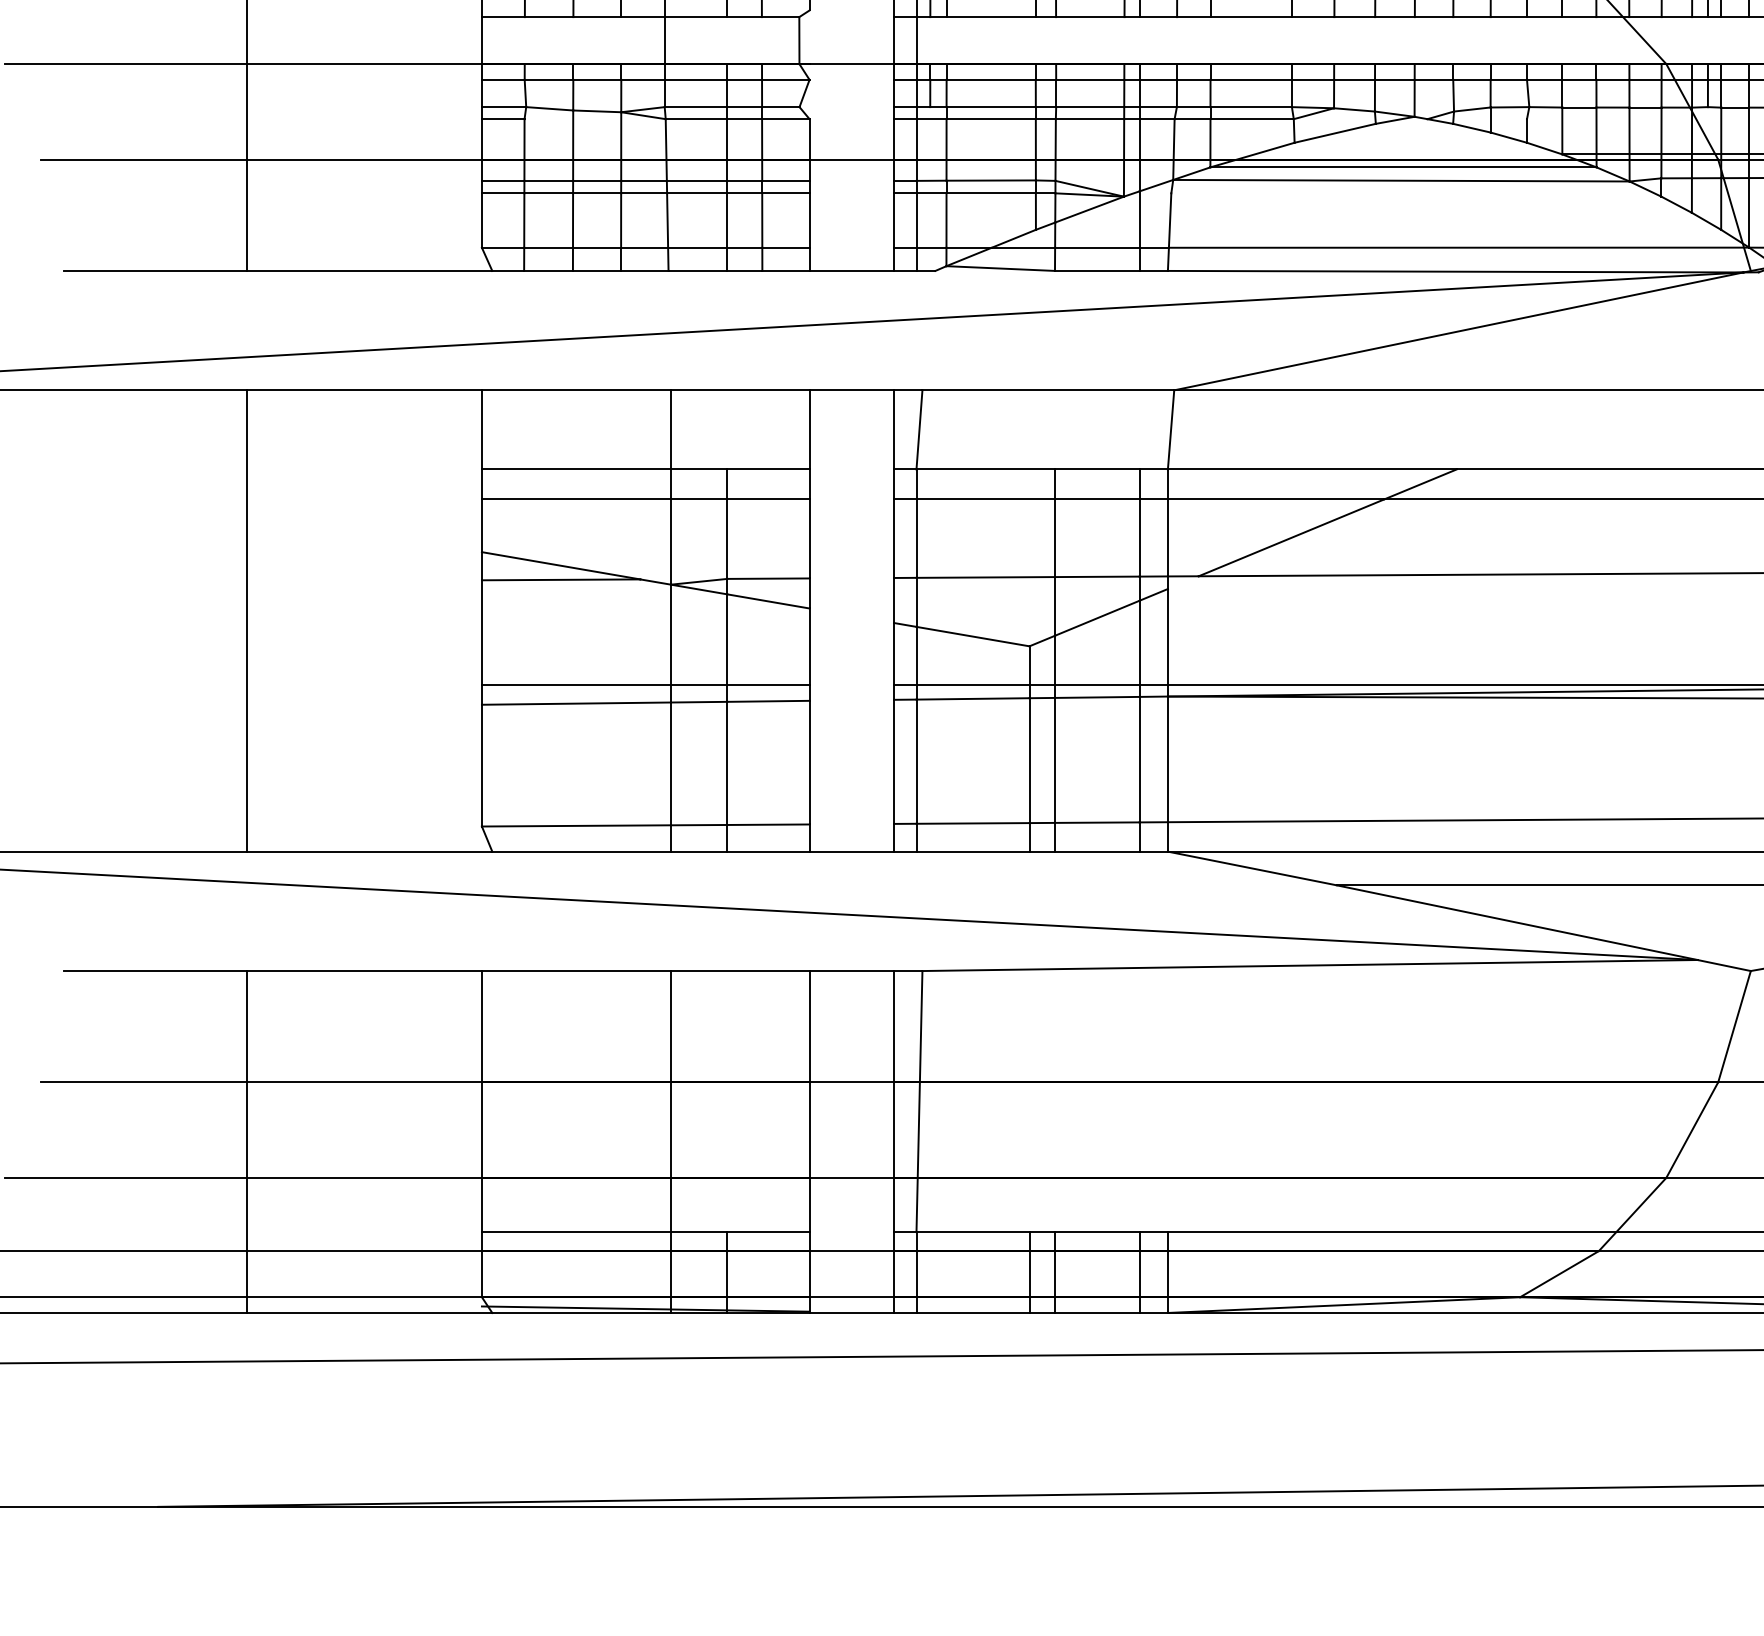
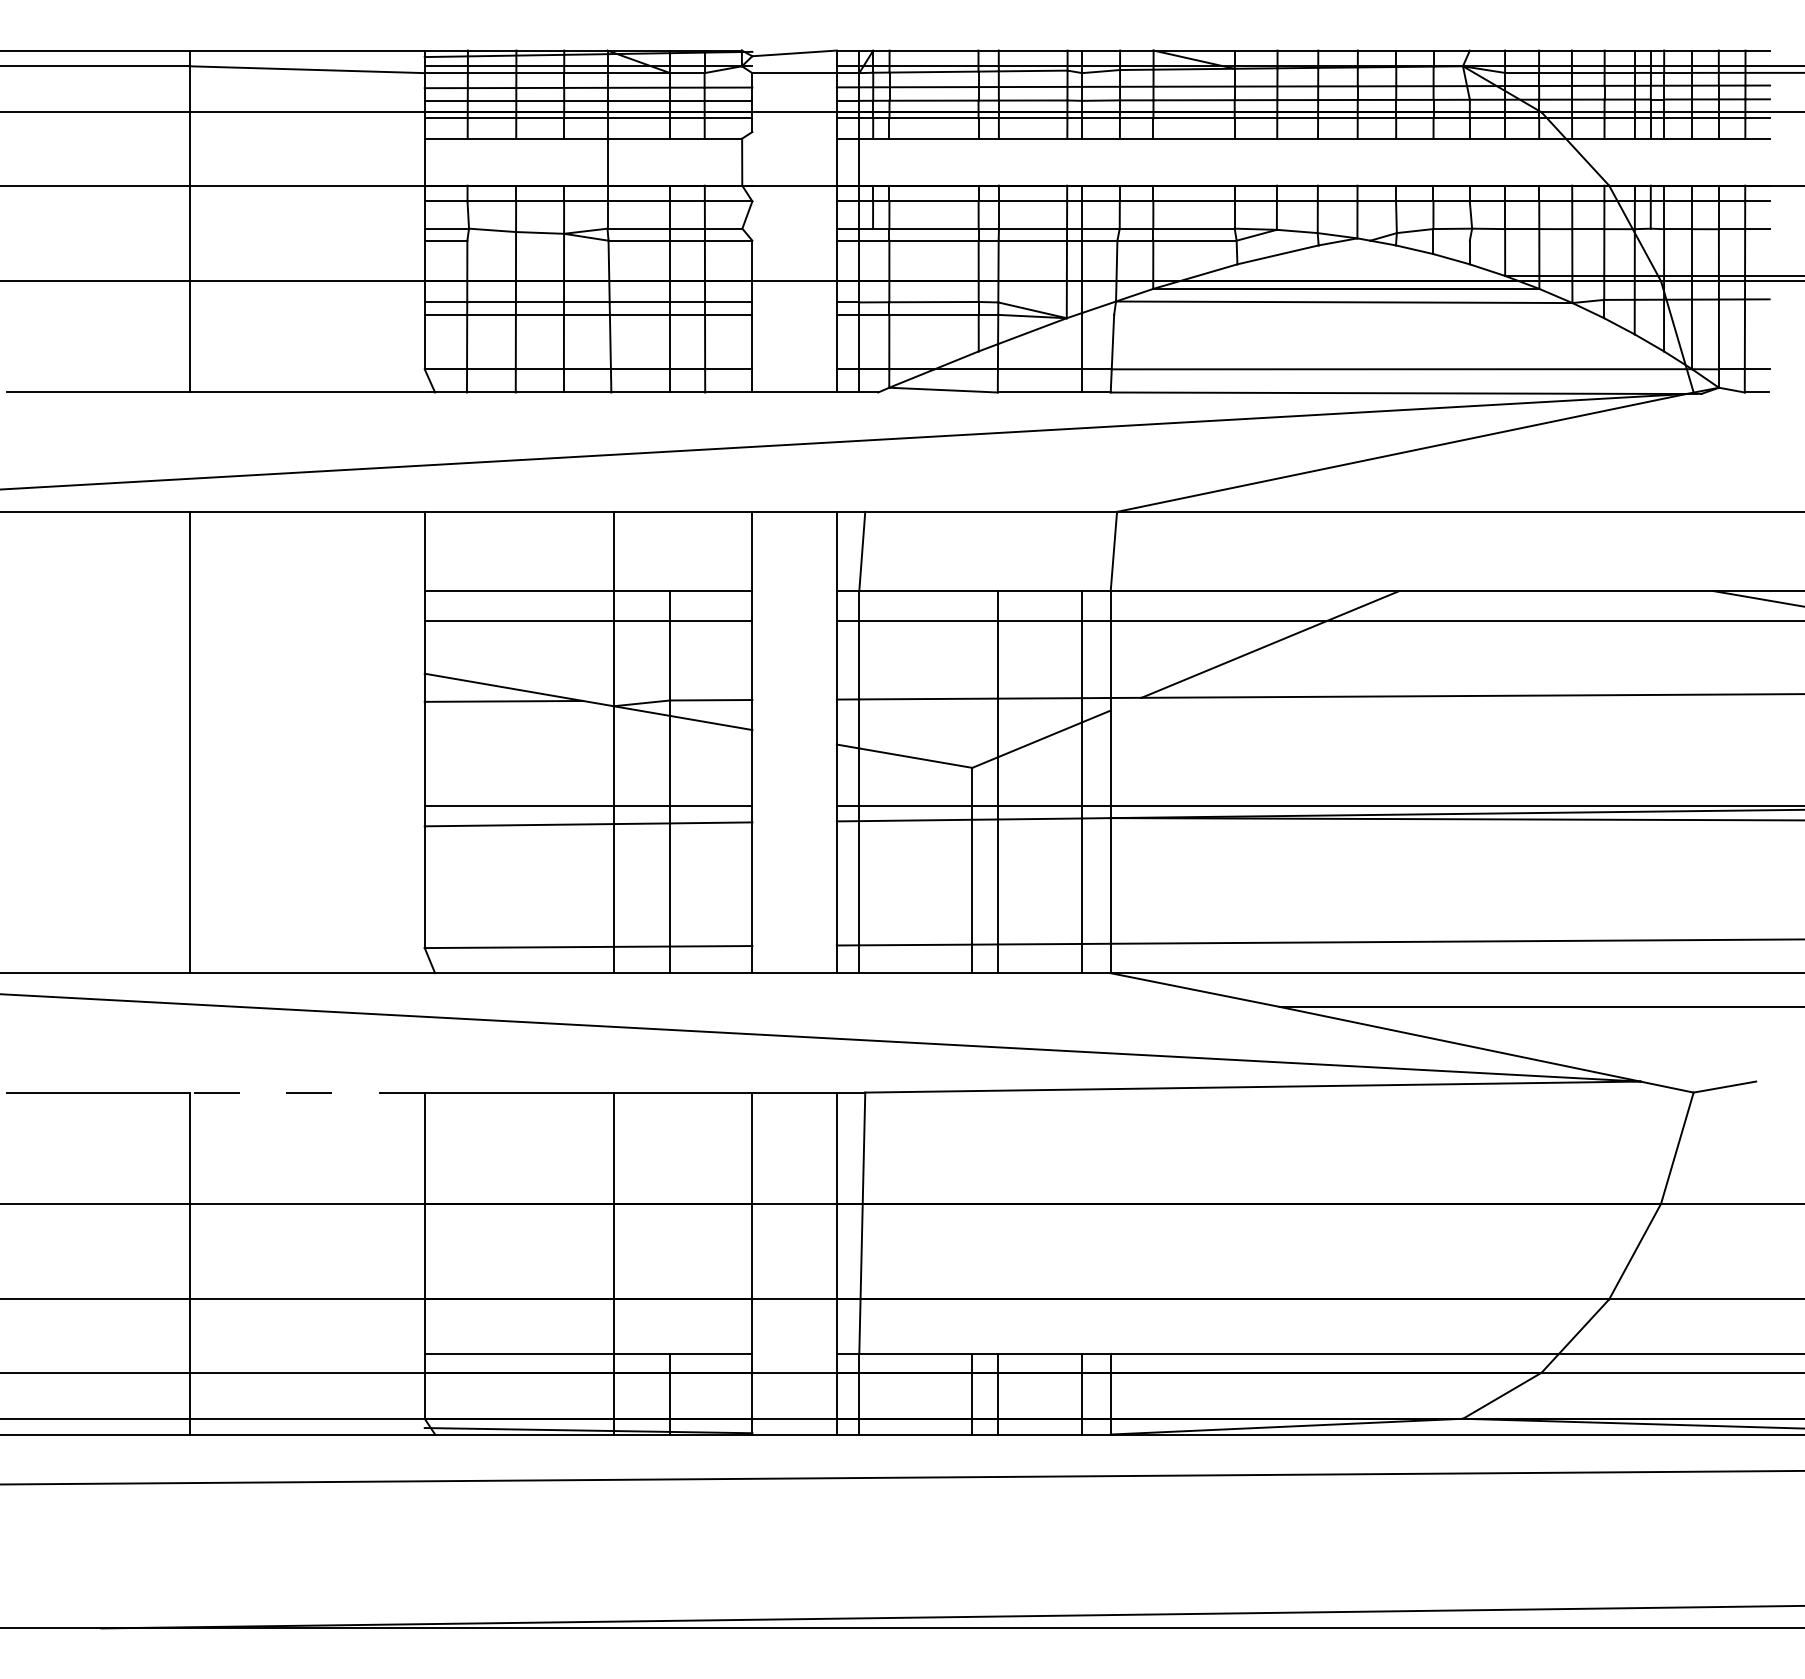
line: (364, 970) -> (307, 1092), solid -> dashed

